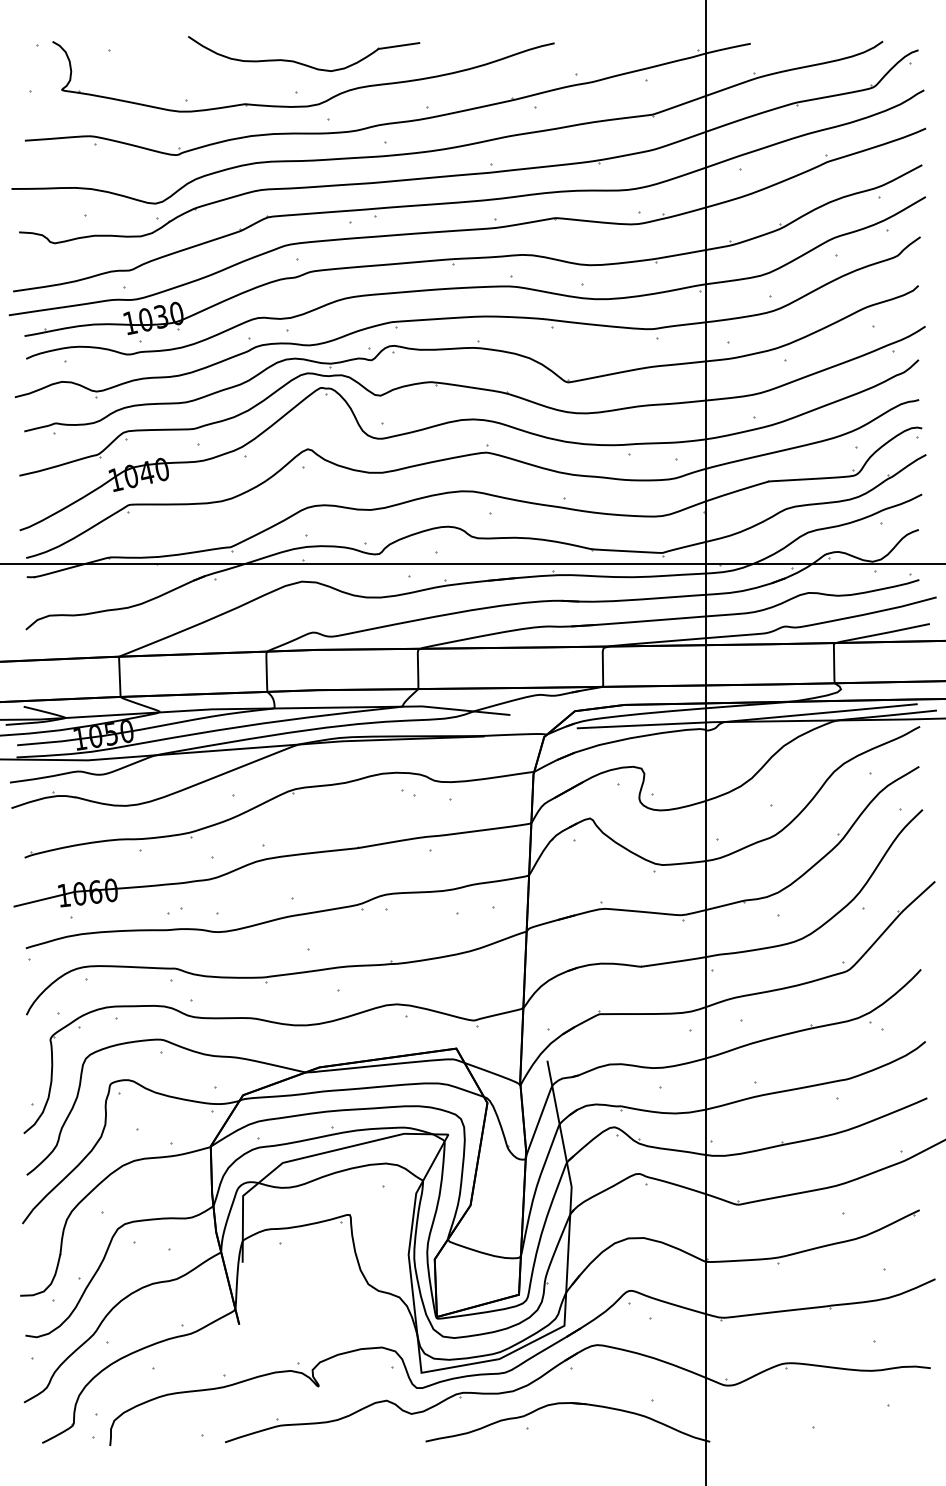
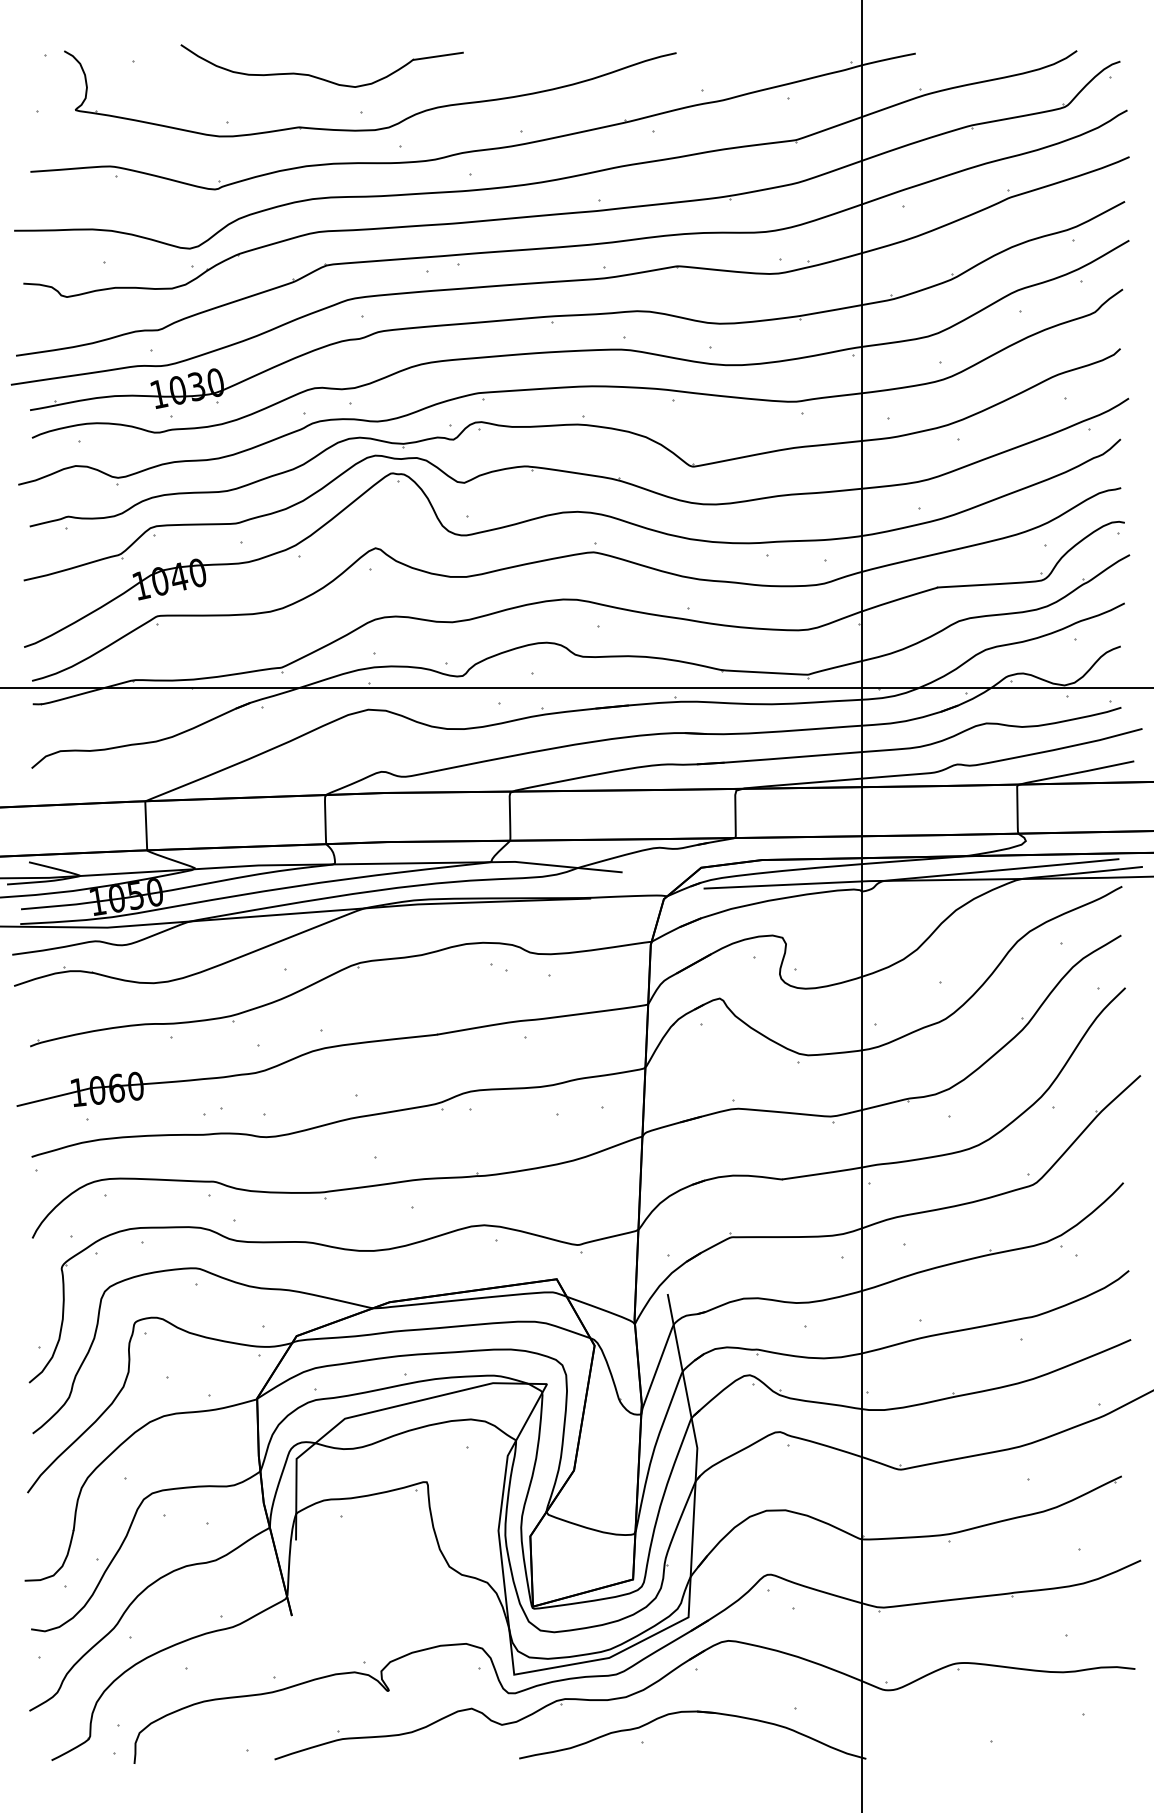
part: (300, 62) -> (317, 76), moved

